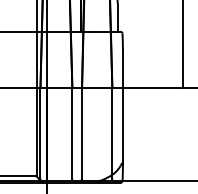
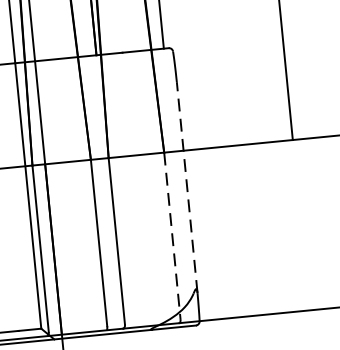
line: (122, 107) -> (186, 186), solid -> dashed
line: (112, 133) -> (172, 236), solid -> dashed

